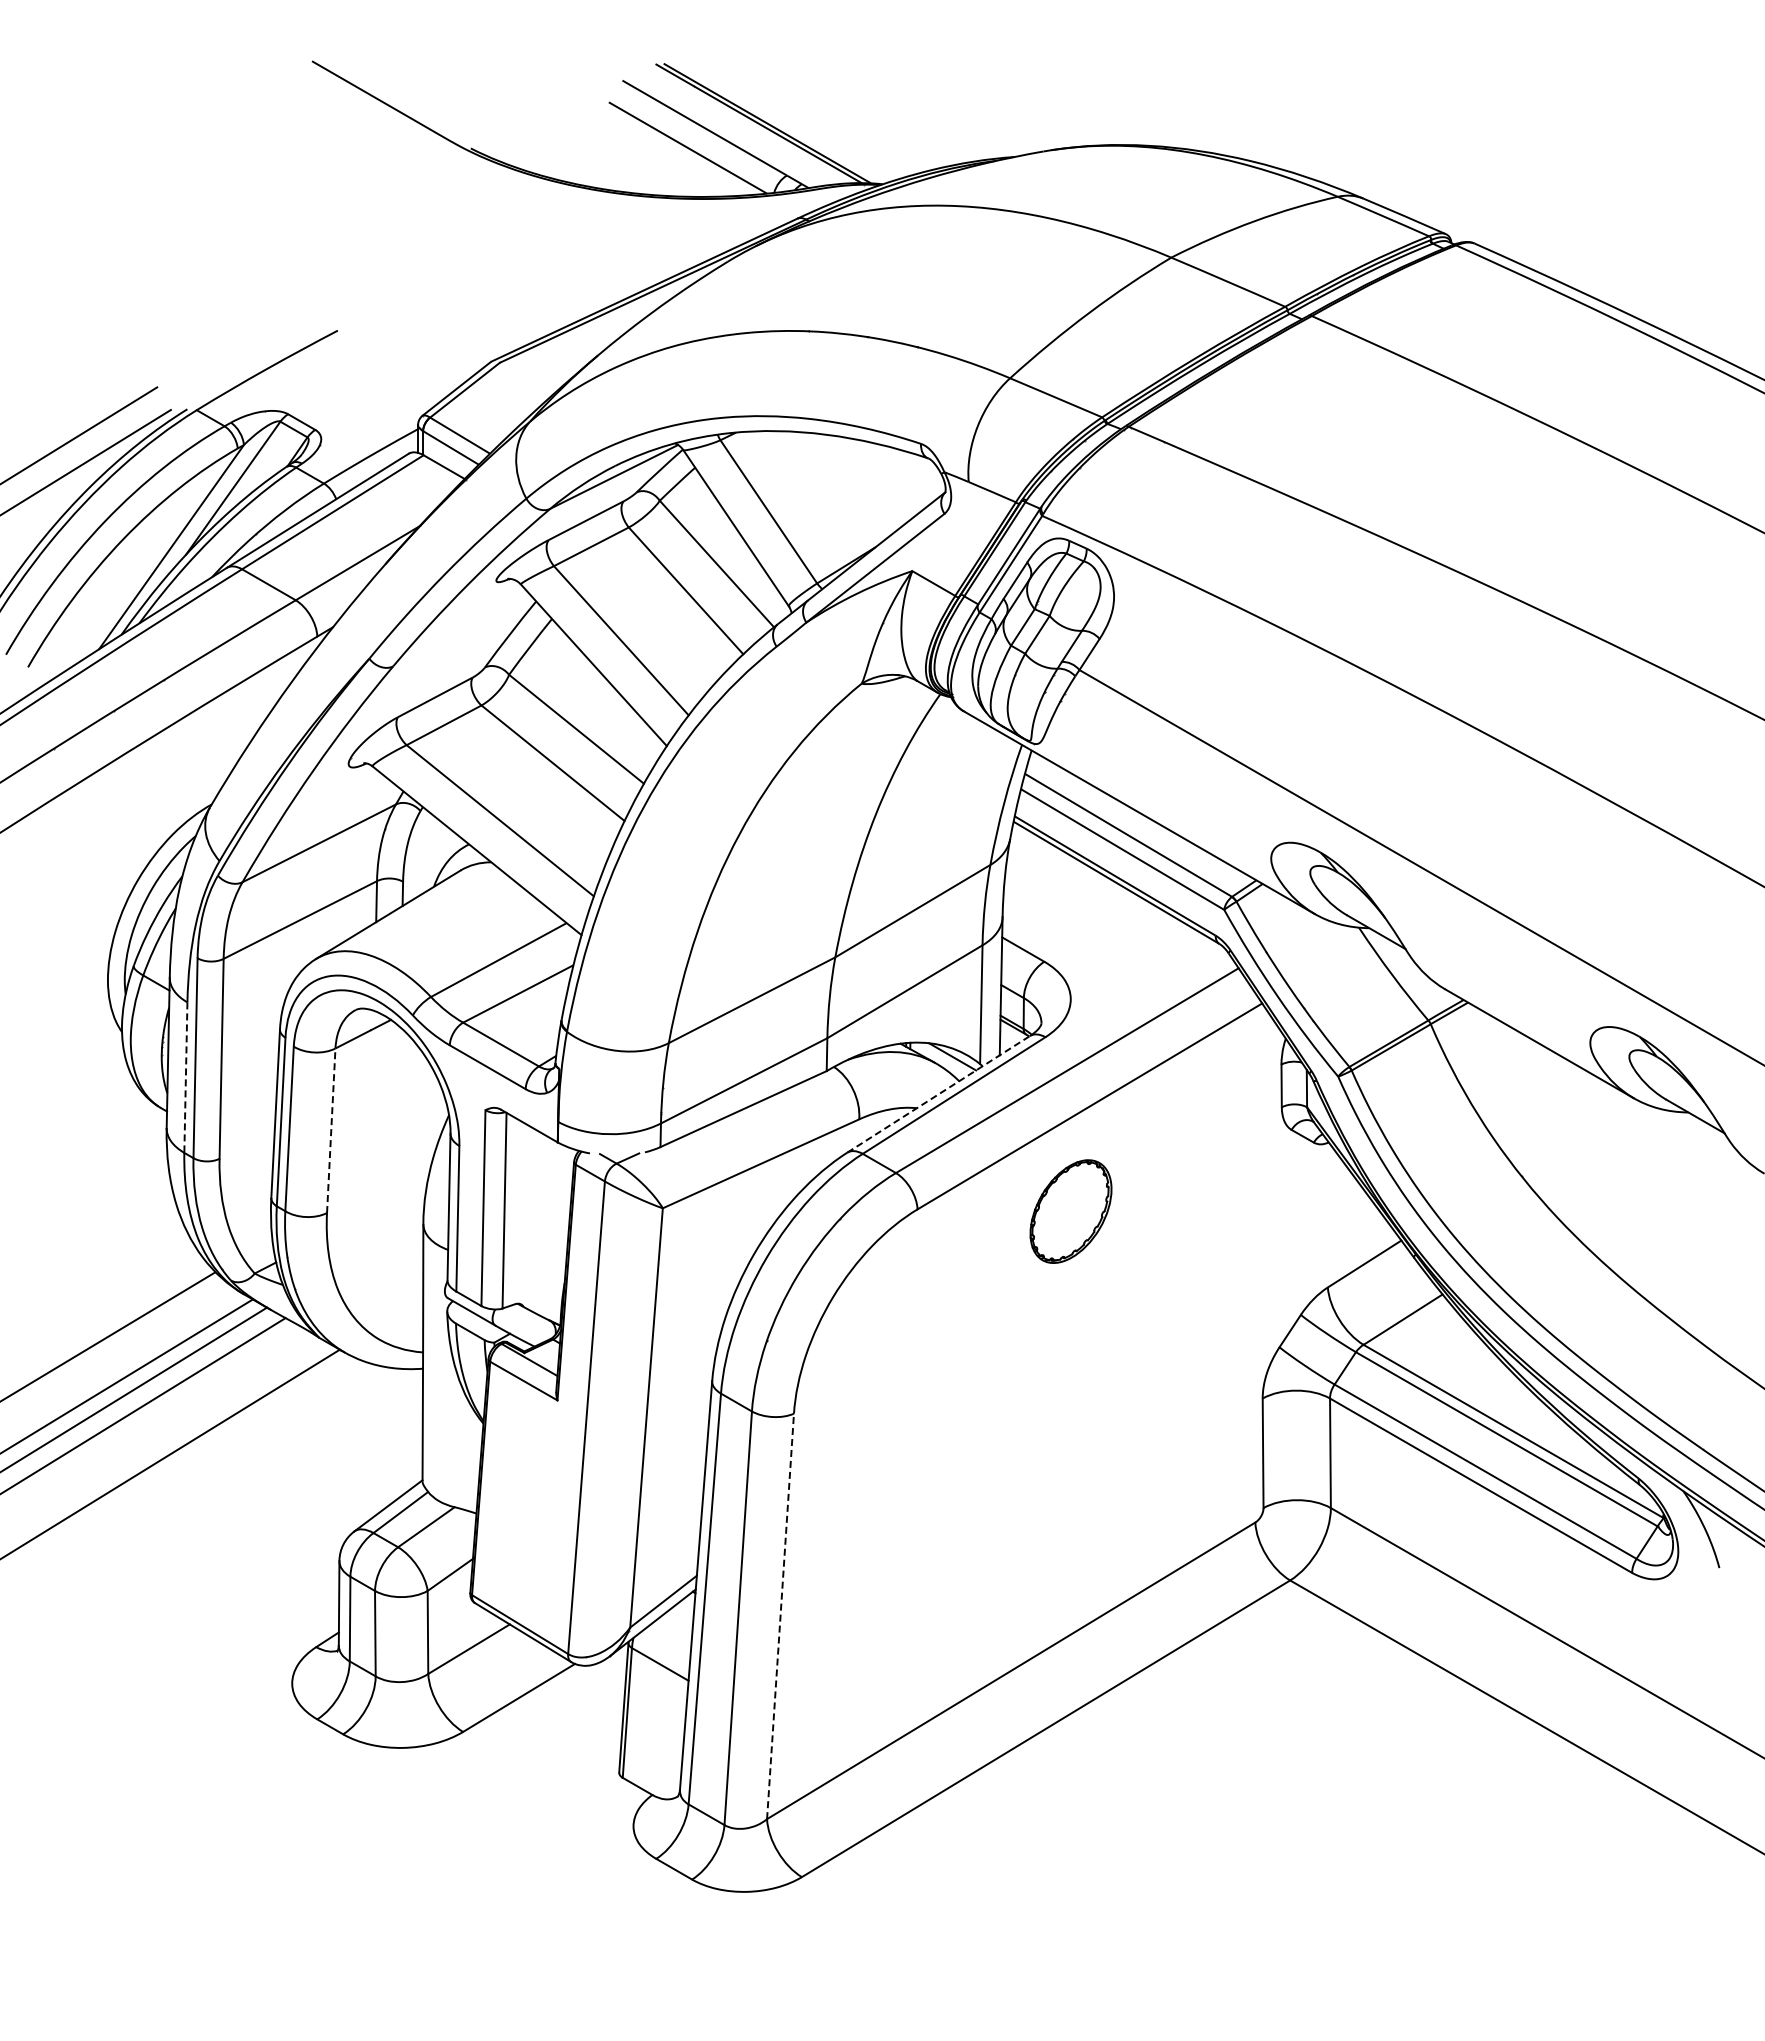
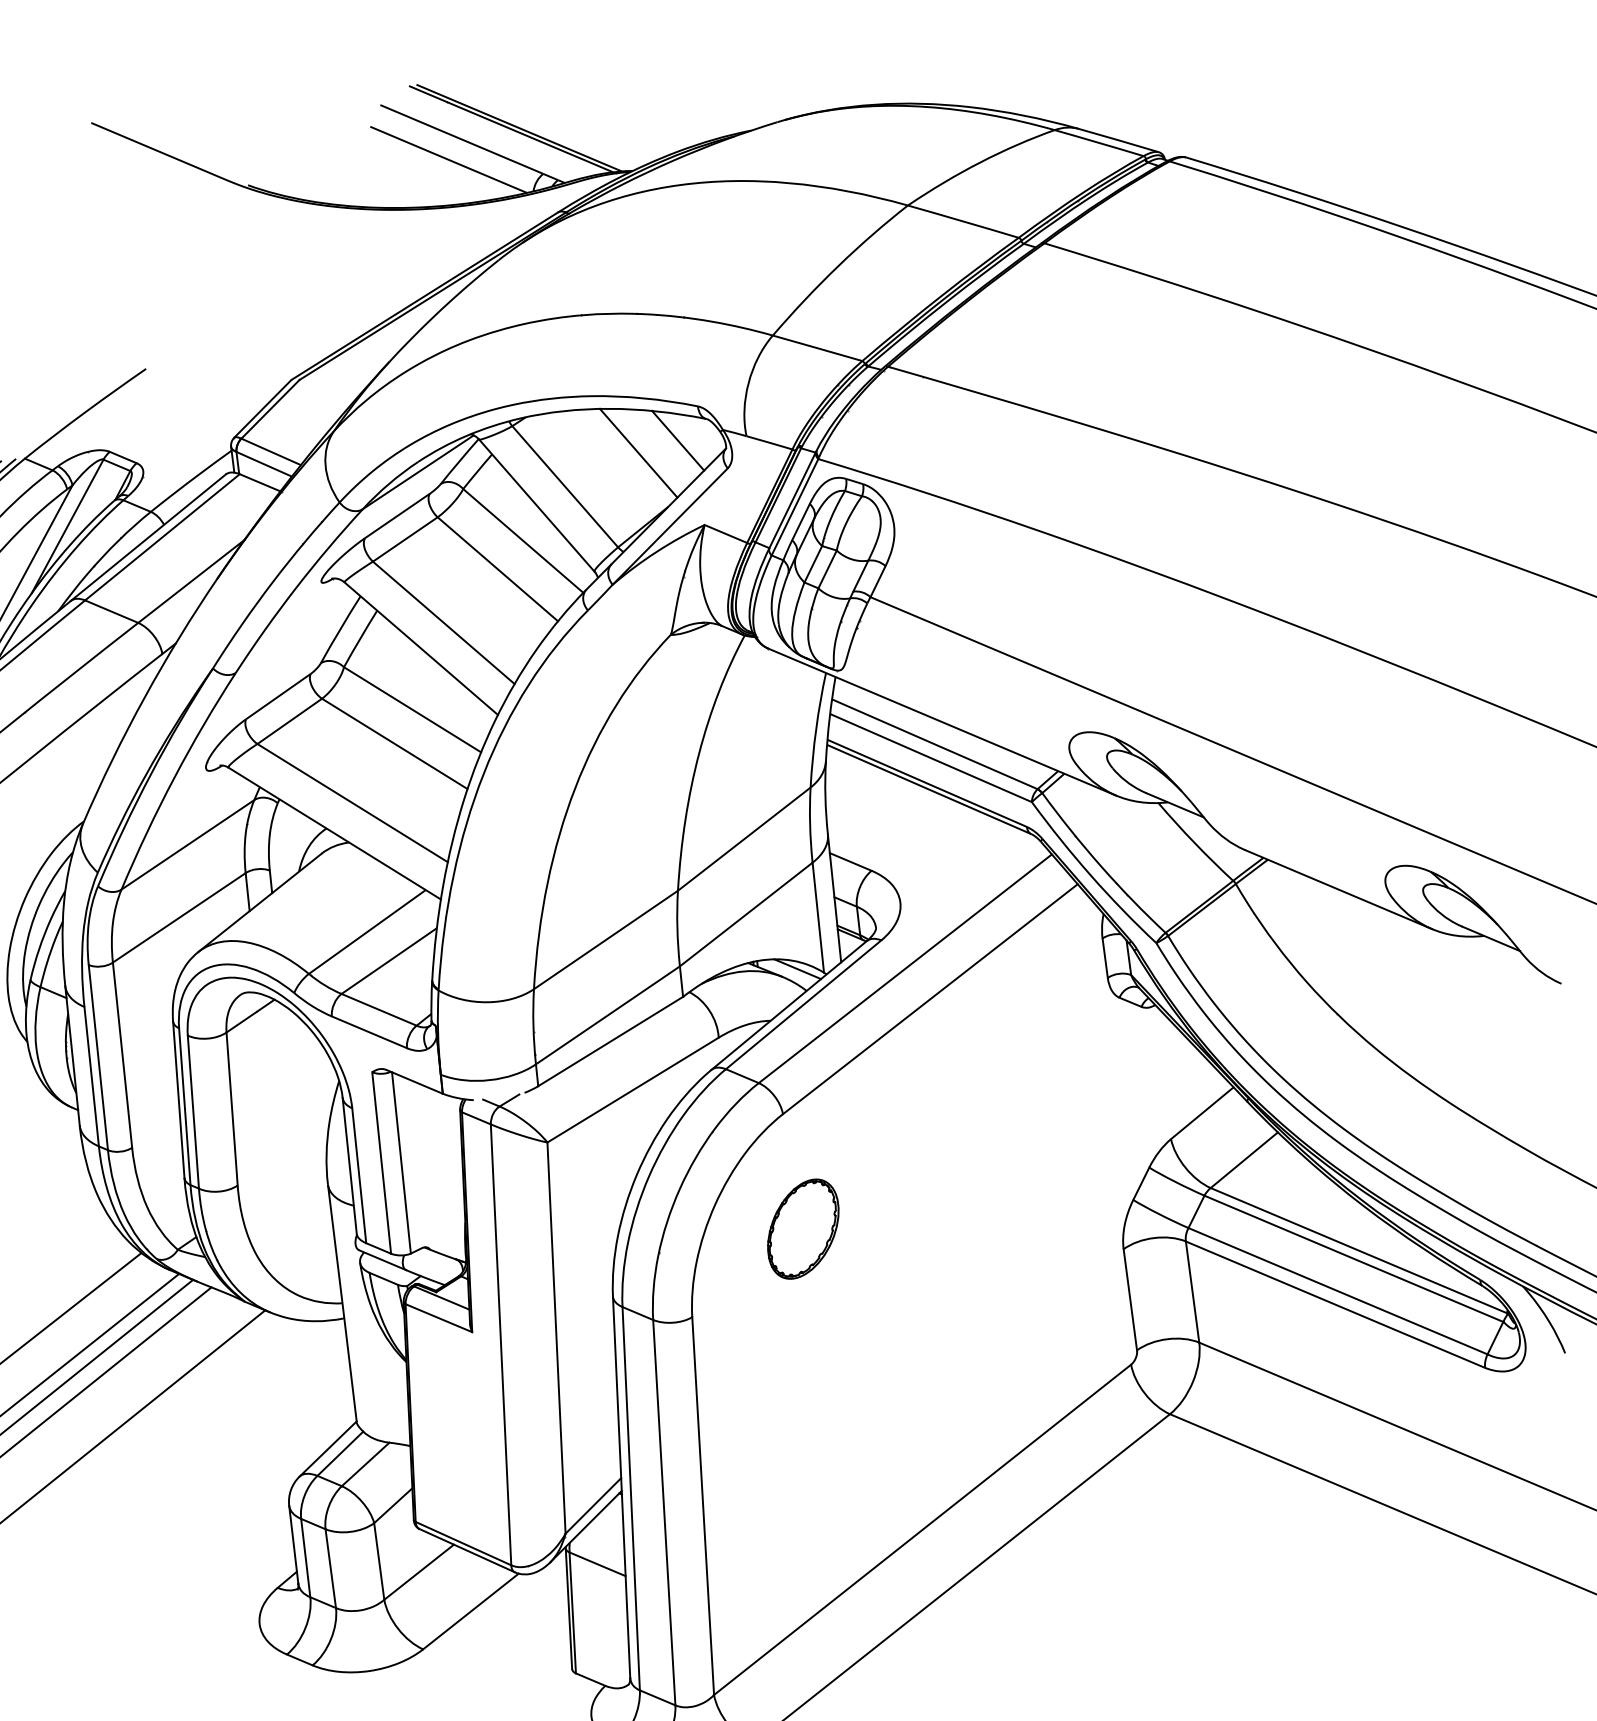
line: (895, 477) -> (678, 440), added
line: (851, 485) -> (638, 452), added
line: (185, 1078) -> (91, 1077), dashed -> solid
line: (939, 1094) -> (790, 1005), dashed -> solid
line: (331, 1130) -> (232, 1108), dashed -> solid
part: (1070, 1211) -> (802, 1229), moved
line: (780, 1615) -> (703, 1505), dashed -> solid

